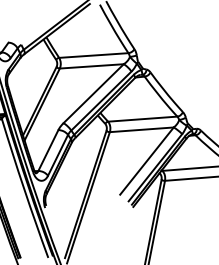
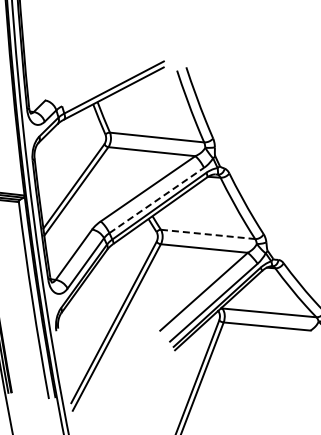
line: (101, 100) -> (157, 200), solid -> dashed
line: (143, 119) -> (208, 234), solid -> dashed

